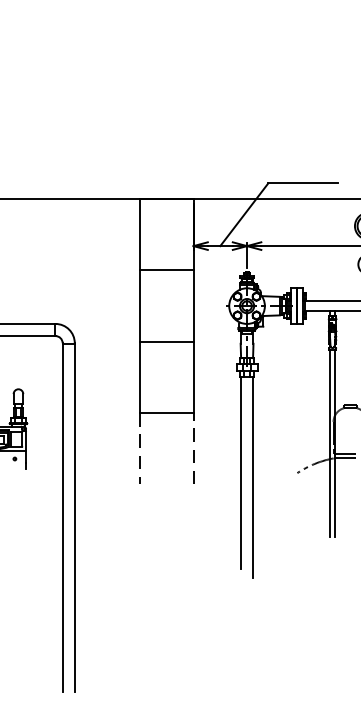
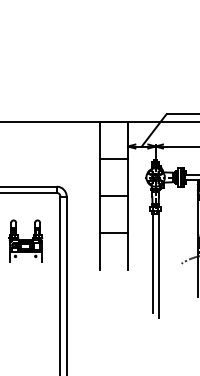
line: (194, 447) -> (128, 250), dashed -> solid
line: (140, 449) -> (100, 251), dashed -> solid

